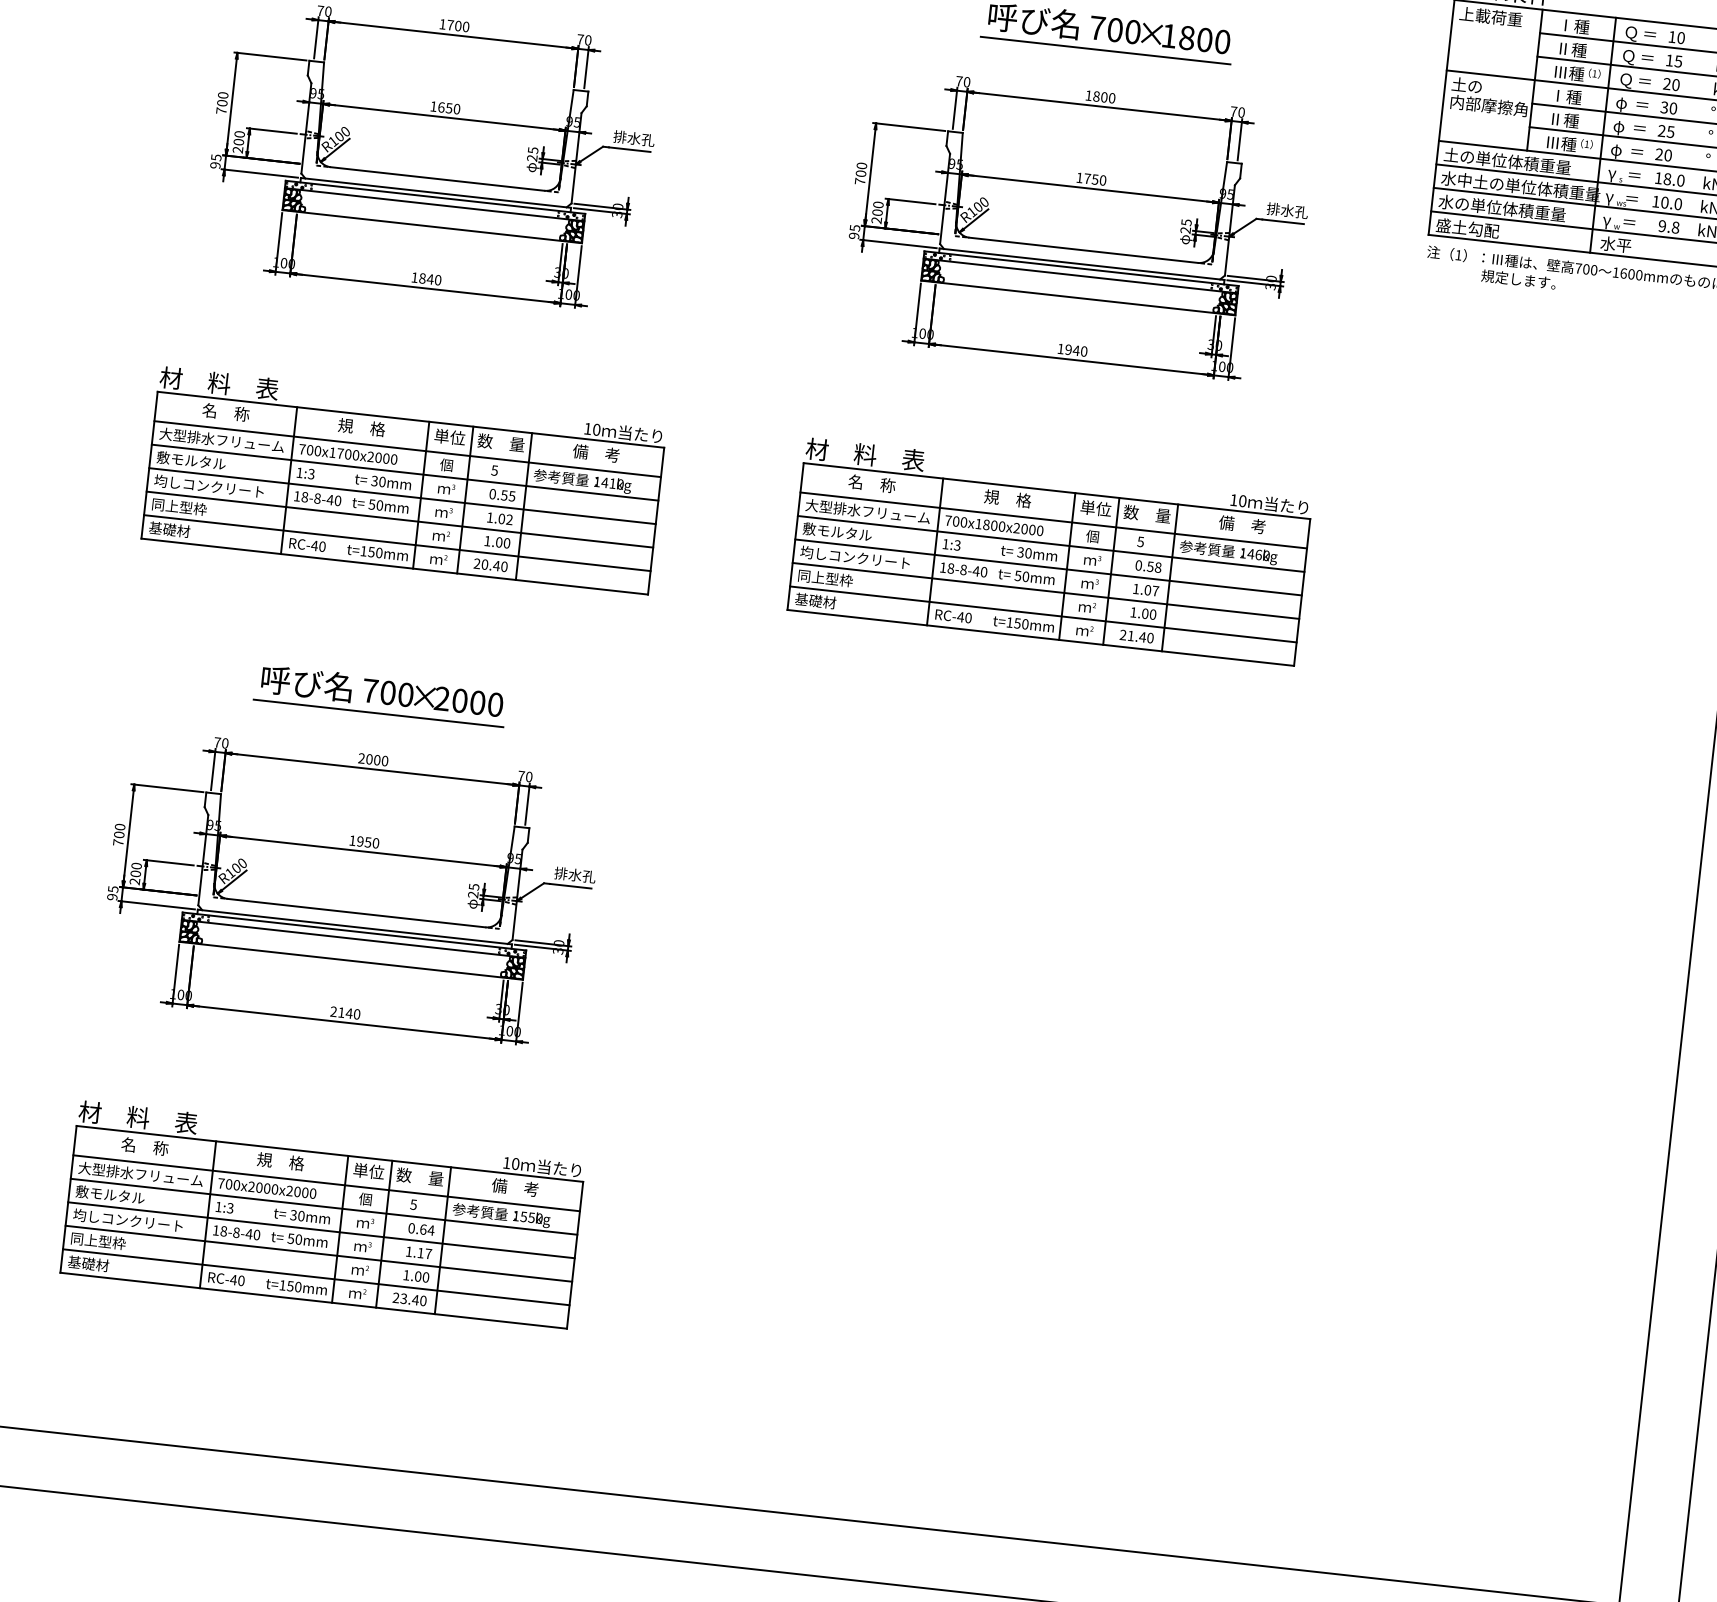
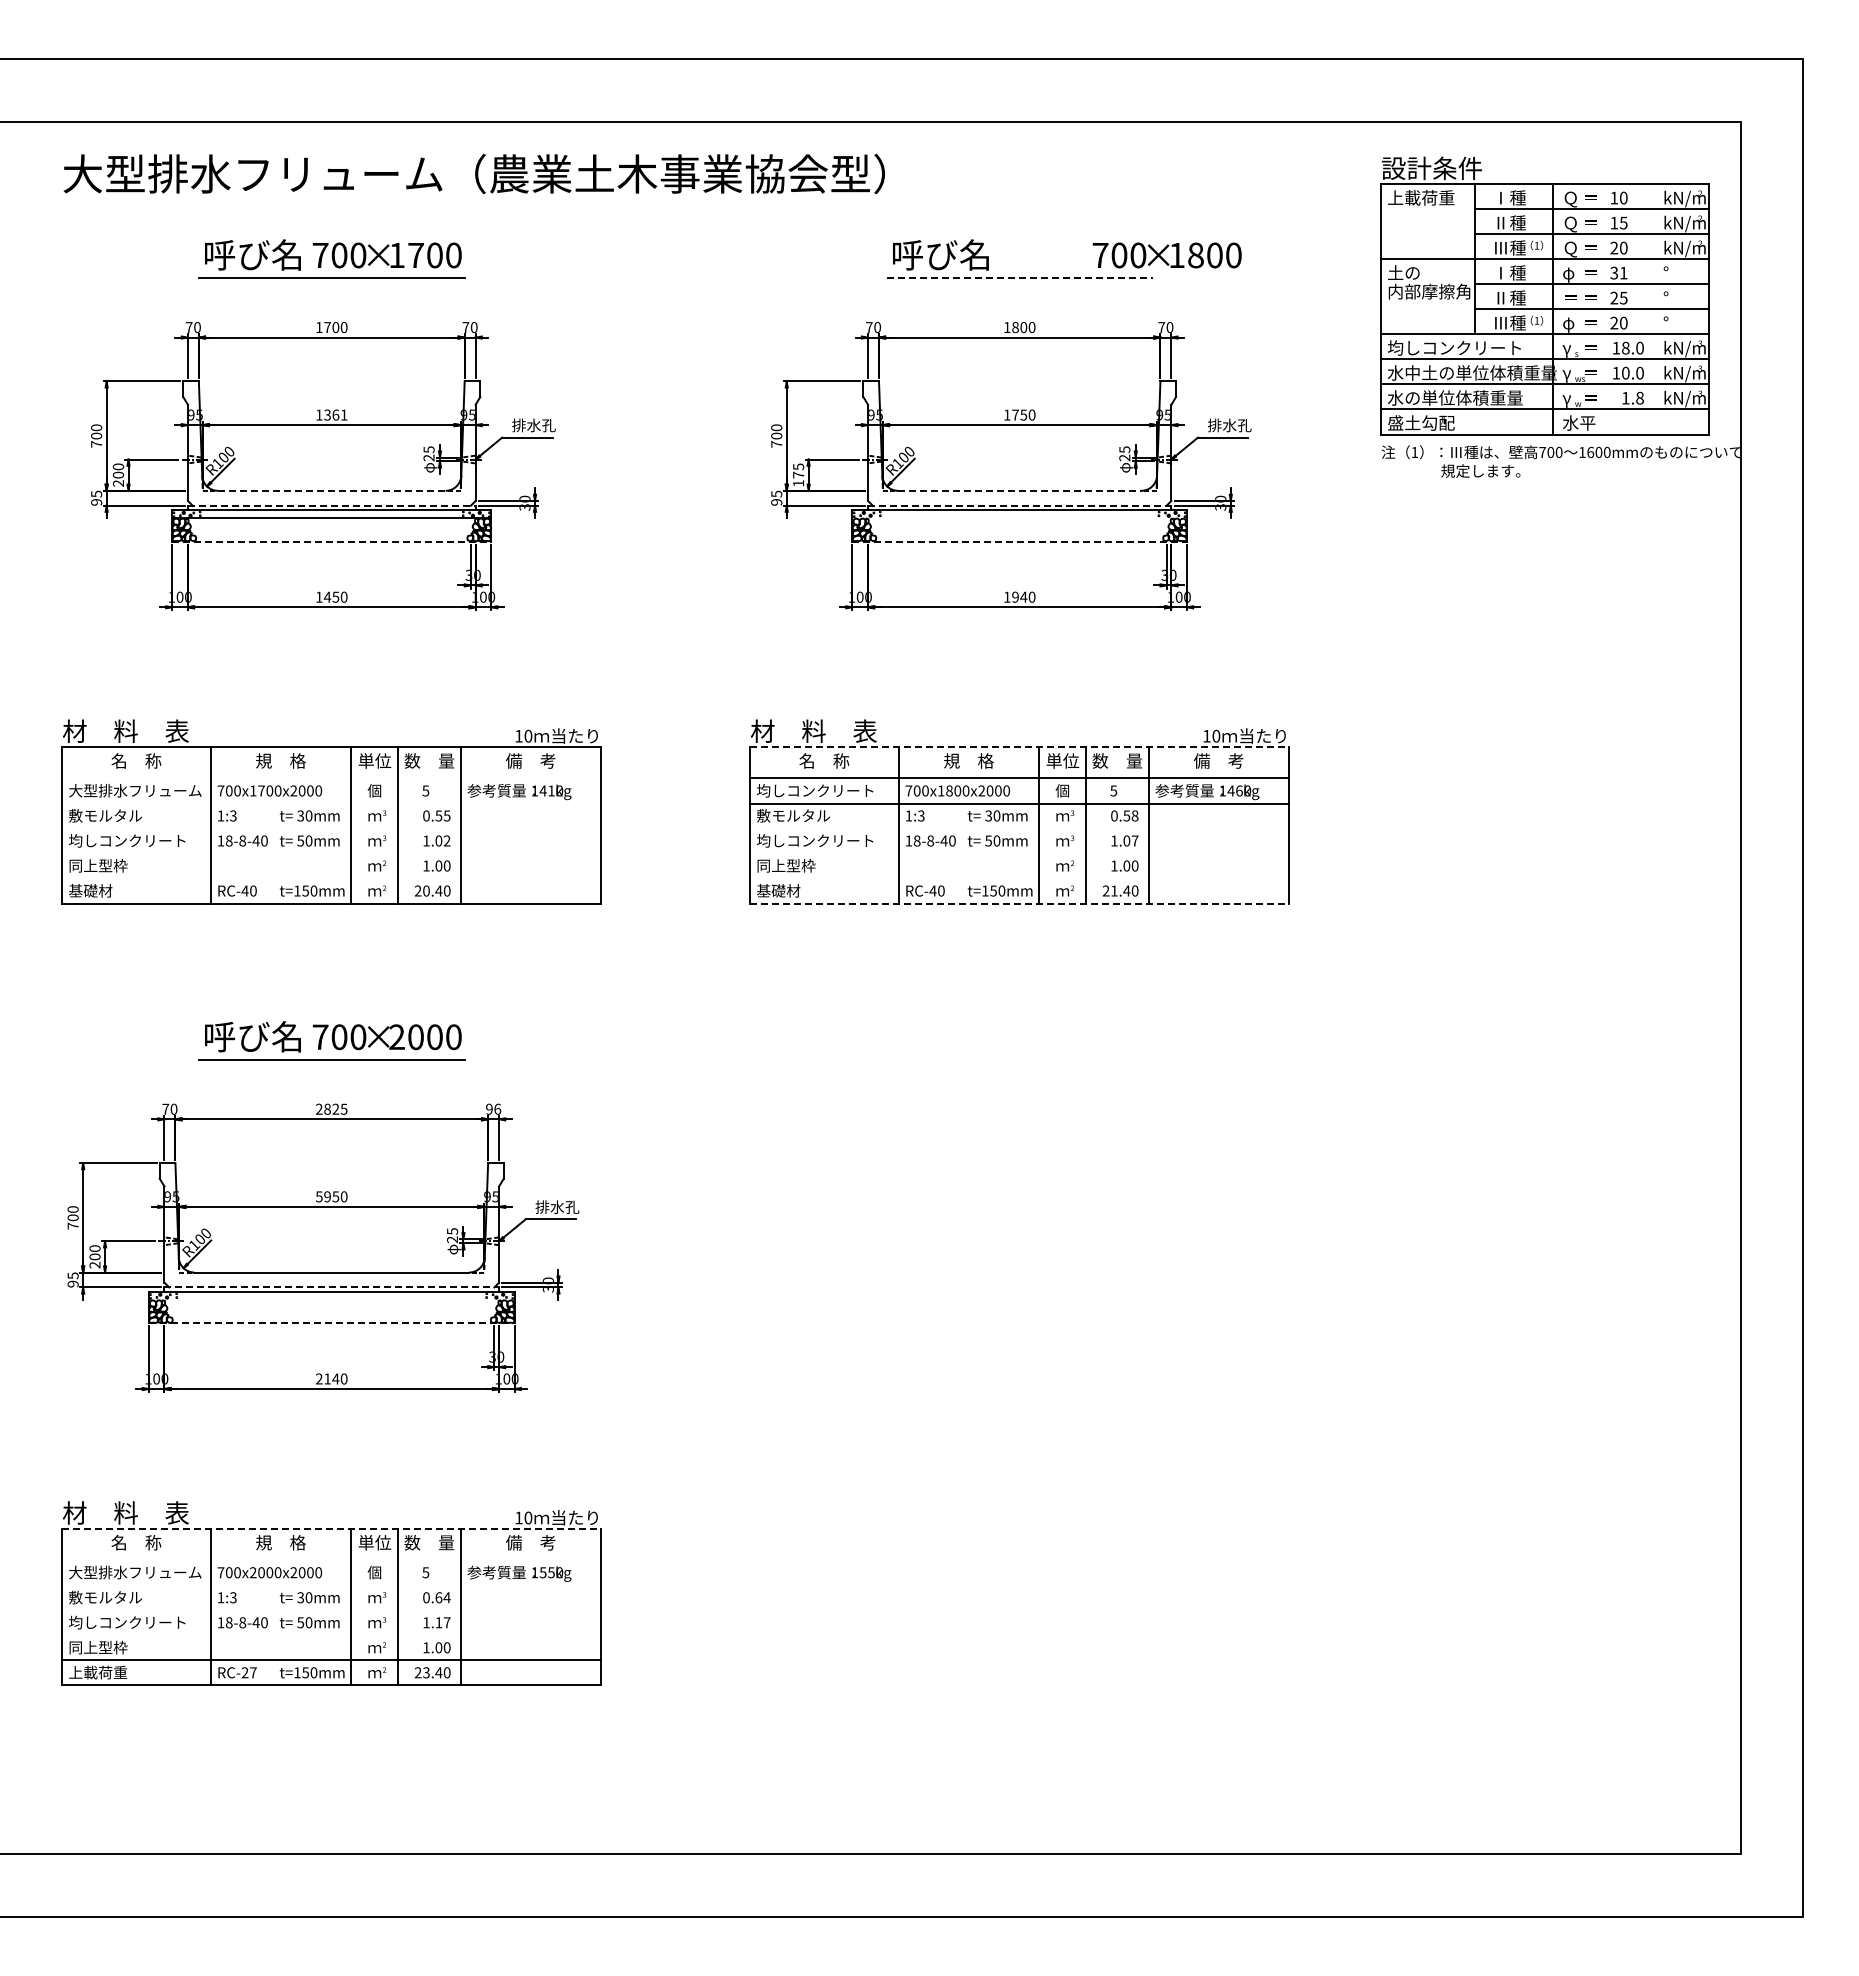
text: (1159, 35) -> (1166, 255), moved
line: (1105, 50) -> (1019, 278), solid -> dashed
text: (448, 107) -> (335, 414), 1650 -> 1361
text: (1673, 107) -> (1623, 272), 30 -> 31
text: (1619, 127) -> (1569, 299), φ -> ＝
text: (1507, 160) -> (1455, 347), 土の単位体積重量 -> 均しコンクリート
line: (437, 178) -> (331, 490), solid -> dashed
line: (435, 192) -> (331, 505), solid -> dashed
text: (877, 212) -> (798, 474), 200 -> 175
text: (1662, 225) -> (1625, 397), 9.8 -> 1.8
line: (432, 226) -> (332, 541), solid -> dashed
line: (1083, 250) -> (1019, 490), solid -> dashed
line: (1081, 264) -> (1019, 505), solid -> dashed
line: (1080, 276) -> (1019, 518), removed
text: (426, 278) -> (331, 596), 1840 -> 1450
line: (1079, 297) -> (1020, 541), solid -> dashed
line: (407, 449) -> (331, 778), removed
line: (404, 472) -> (331, 803), removed
line: (1056, 491) -> (1019, 747), solid -> dashed
line: (402, 496) -> (331, 828), removed
text: (868, 511) -> (823, 790), 大型排水フリューム -> 均しコンクリート
line: (399, 519) -> (331, 853), removed
line: (397, 543) -> (331, 878), removed
line: (1048, 567) -> (1019, 828), removed
line: (1045, 590) -> (1019, 853), removed
line: (1043, 614) -> (1019, 878), removed
line: (1040, 637) -> (1019, 903), solid -> dashed
text: (376, 759) -> (335, 1108), 2000 -> 2825
text: (525, 775) -> (493, 1108), 70 -> 96
text: (352, 840) -> (319, 1196), 1950 -> 5950
line: (355, 927) -> (332, 1287), solid -> dashed
line: (353, 938) -> (331, 1299), removed
line: (350, 960) -> (331, 1323), solid -> dashed
line: (329, 1153) -> (331, 1528), solid -> dashed
line: (326, 1183) -> (331, 1560), removed
line: (323, 1206) -> (331, 1585), removed
line: (321, 1230) -> (331, 1610), removed
line: (318, 1253) -> (331, 1635), removed
text: (95, 1264) -> (98, 1672), 基礎材 -> 上載荷重
text: (236, 1280) -> (248, 1672), RC-40 -> RC-27

